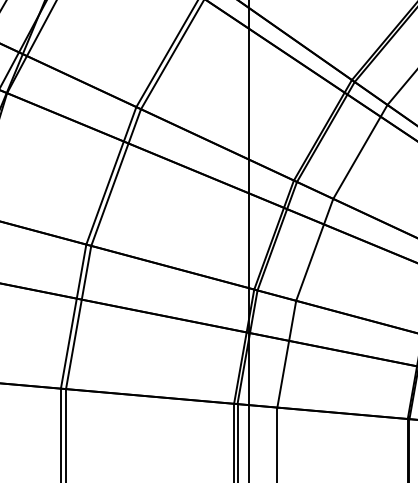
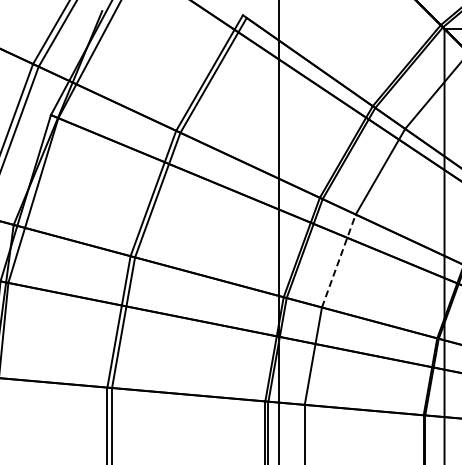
line: (315, 249) -> (339, 260), solid -> dashed

